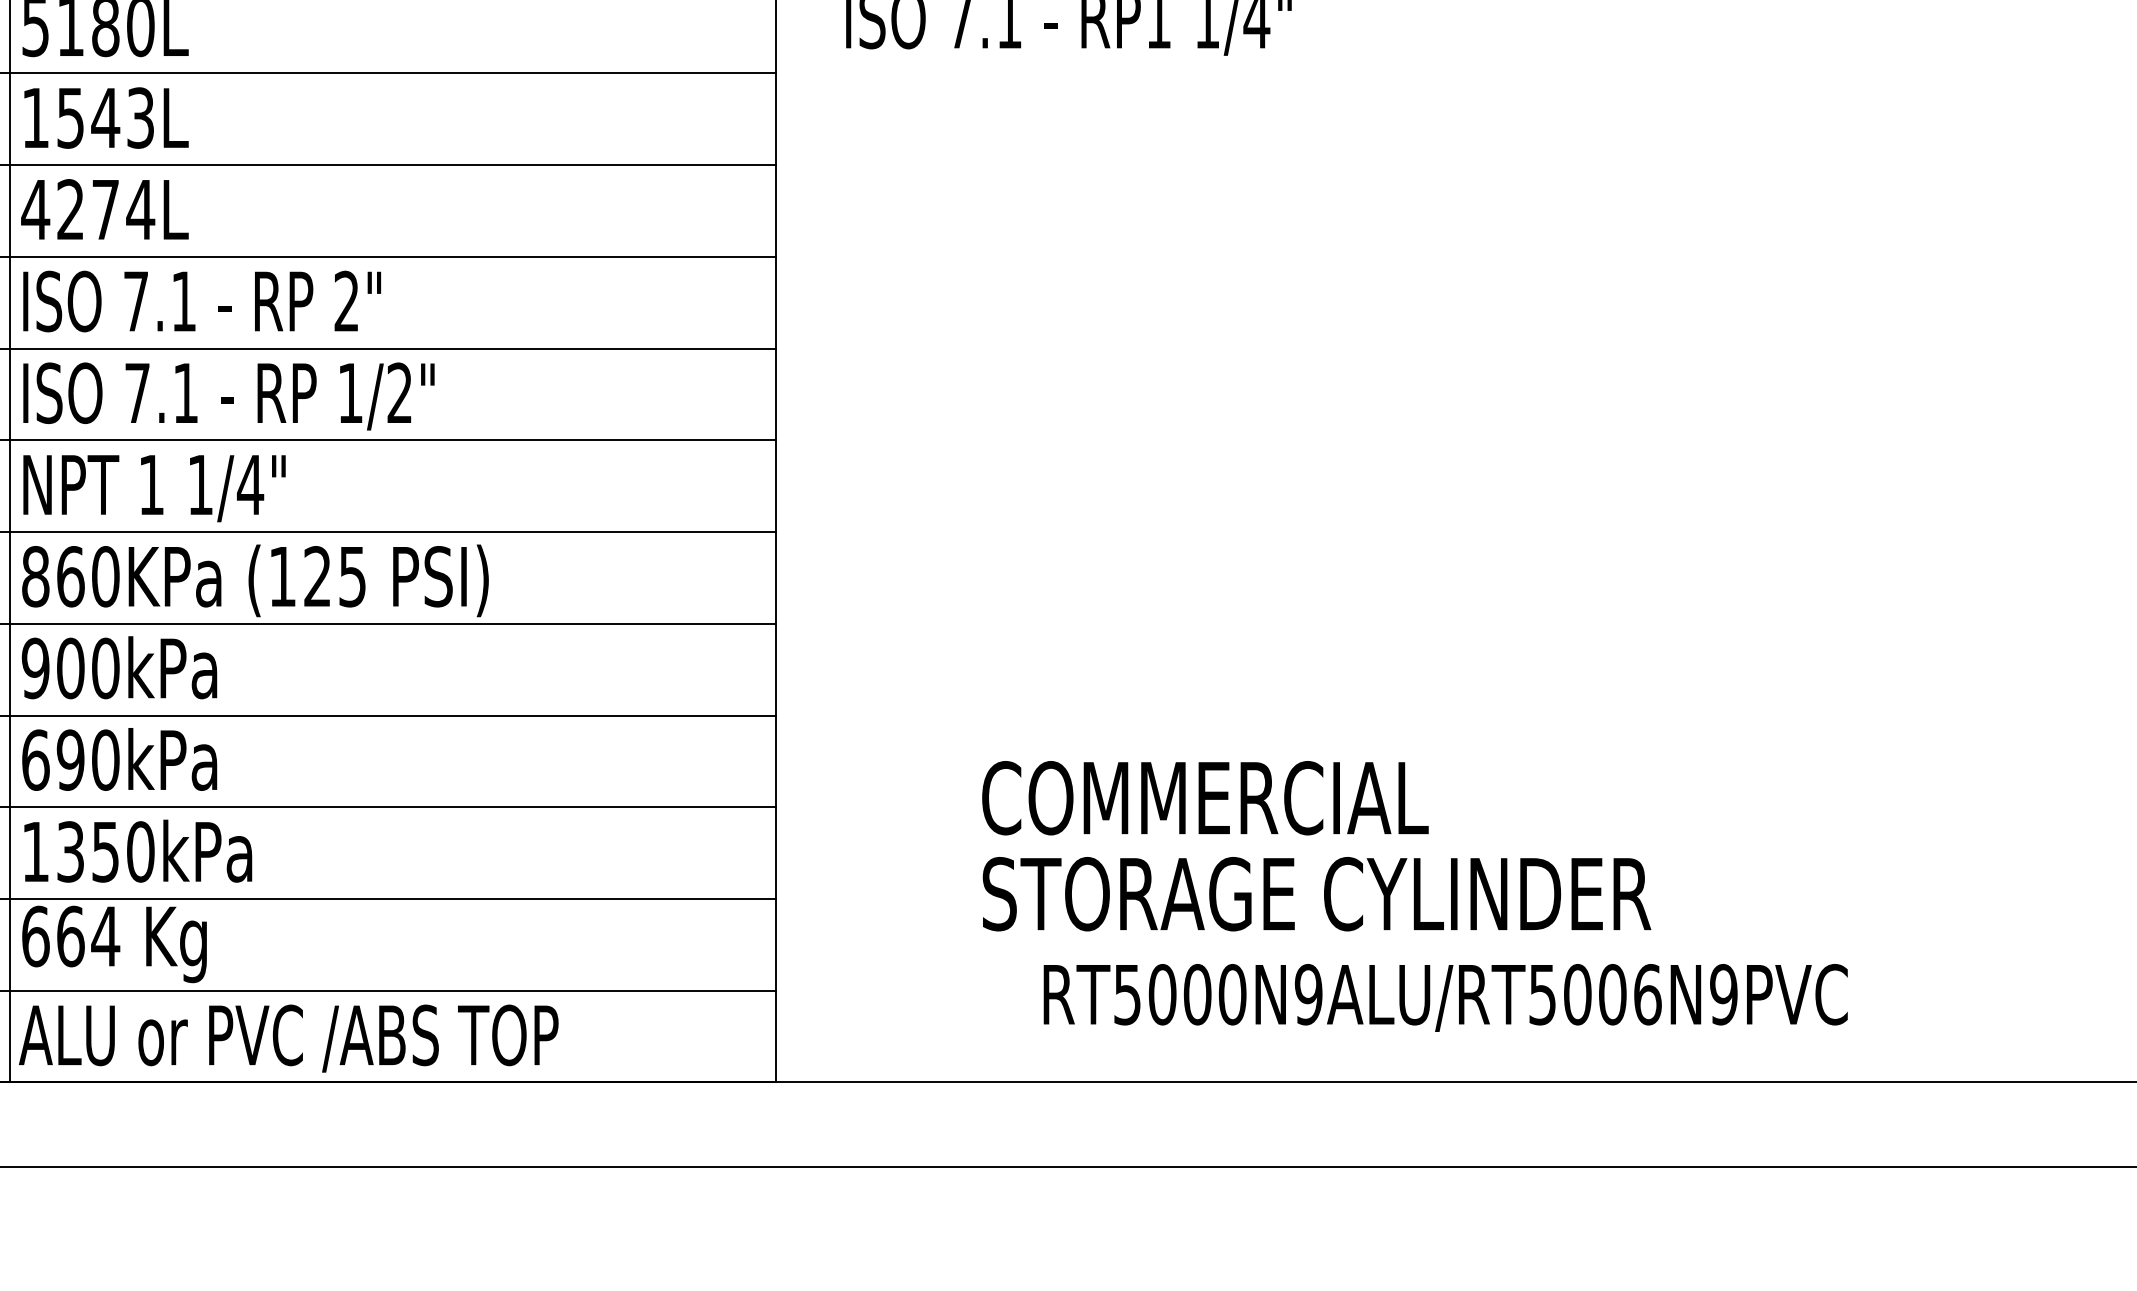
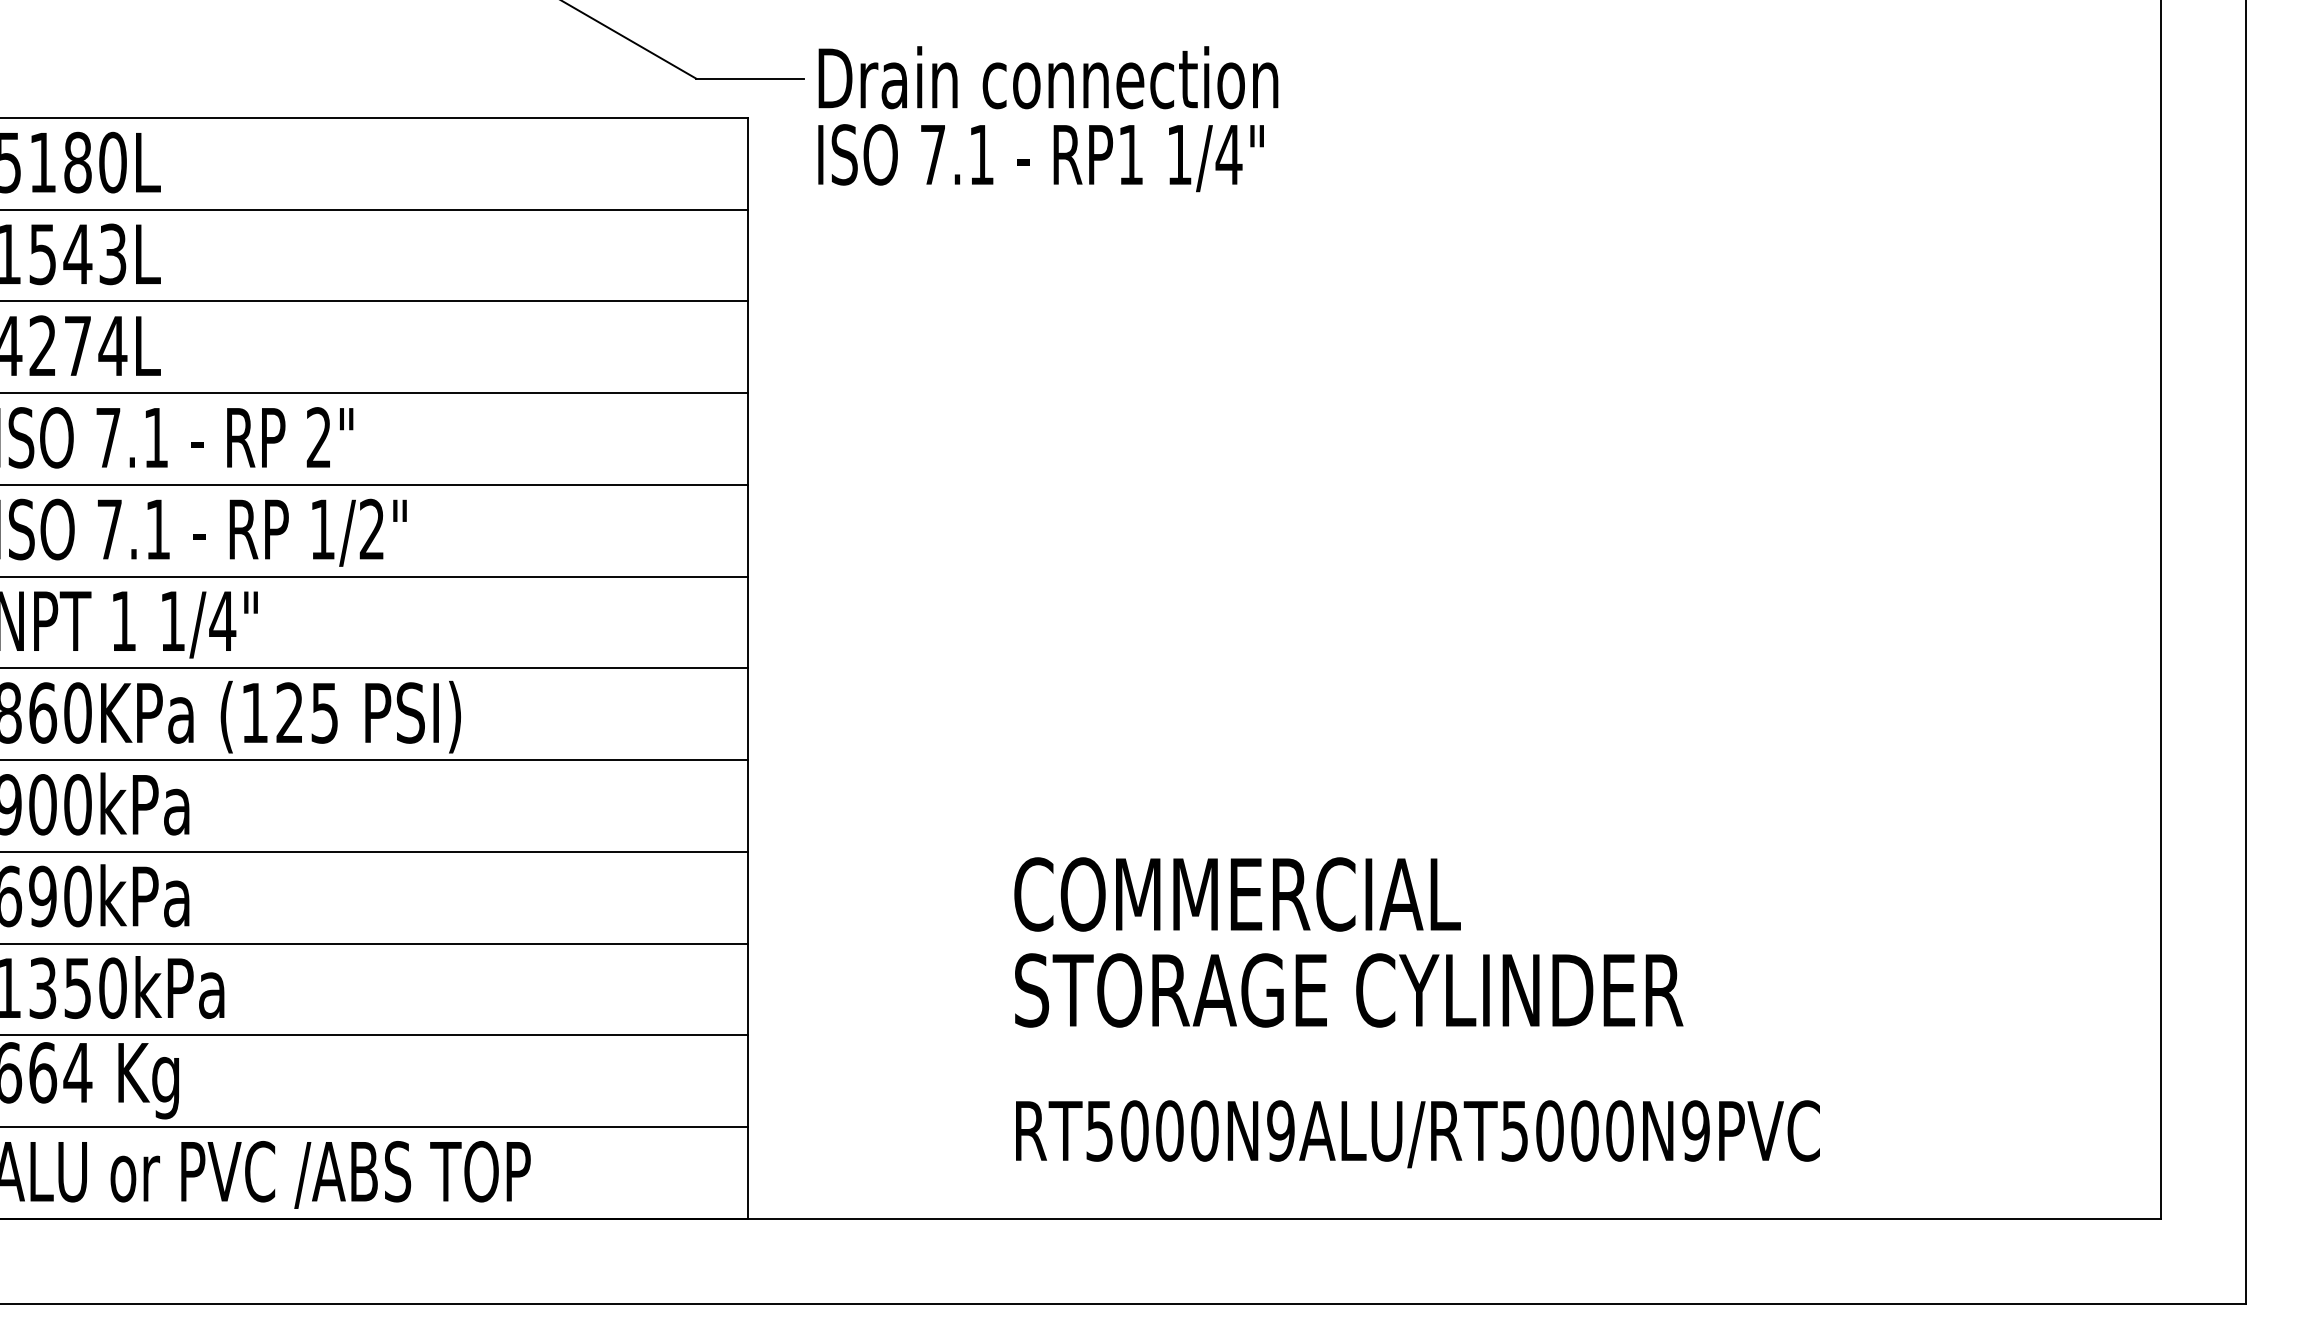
text: (1316, 846) -> (1348, 942), moved
text: (1648, 994) -> (1620, 1130), RT5000N9ALU/RT5006N9PVC -> RT5000N9ALU/RT5000N9PVC

